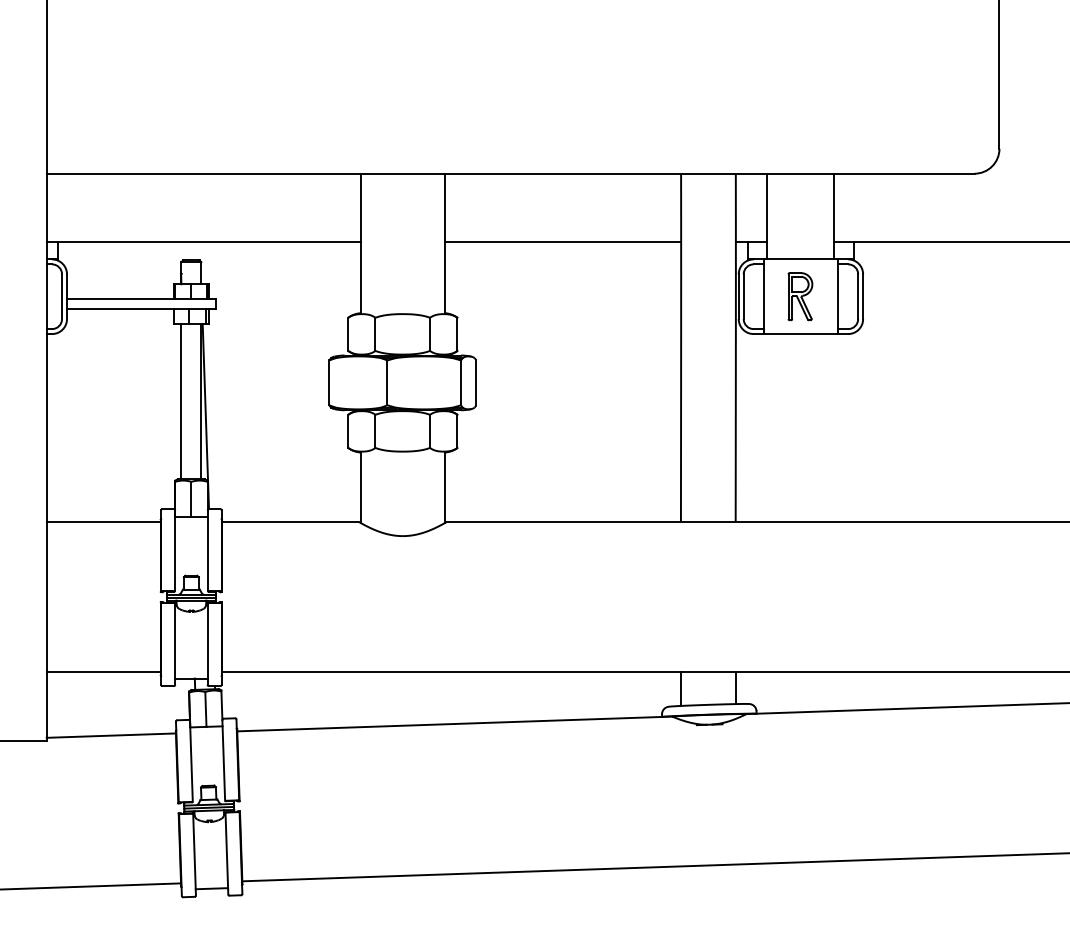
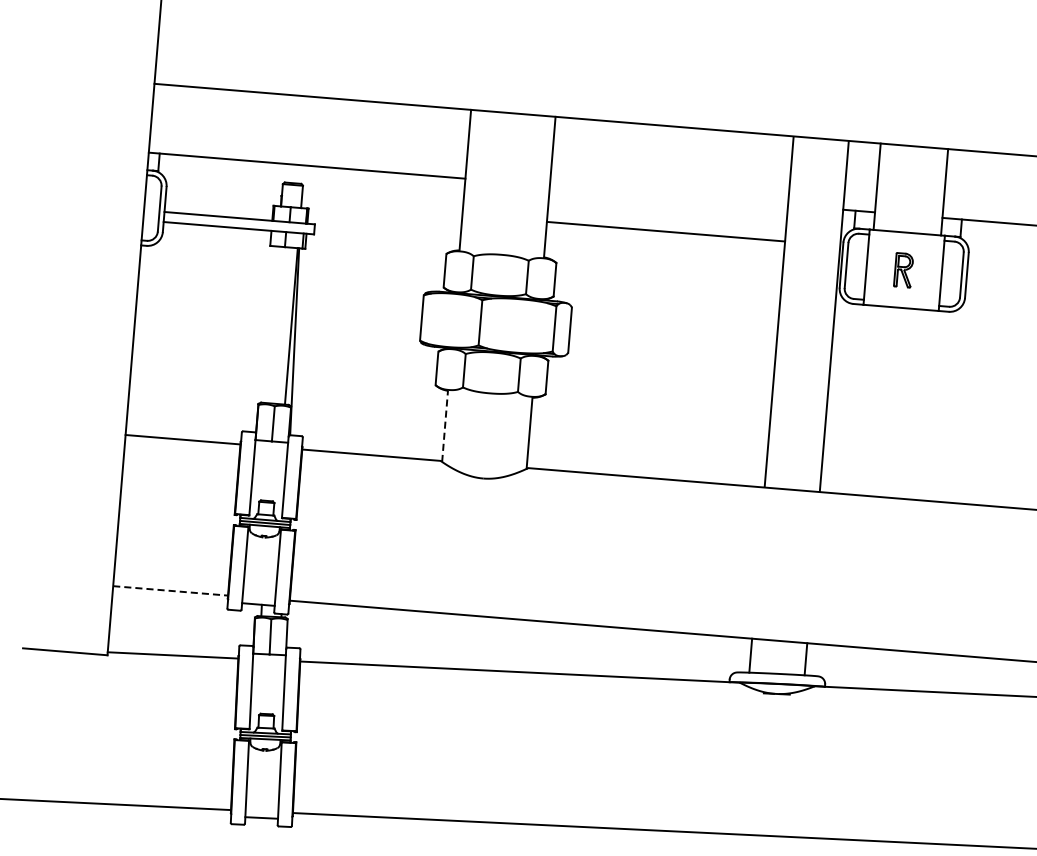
line: (562, 242) -> (665, 232), moved
part: (800, 296) -> (903, 270), size x0.7
line: (181, 401) -> (271, 324), removed
line: (360, 487) -> (444, 426), solid -> dashed
line: (103, 672) -> (170, 591), solid -> dashed

